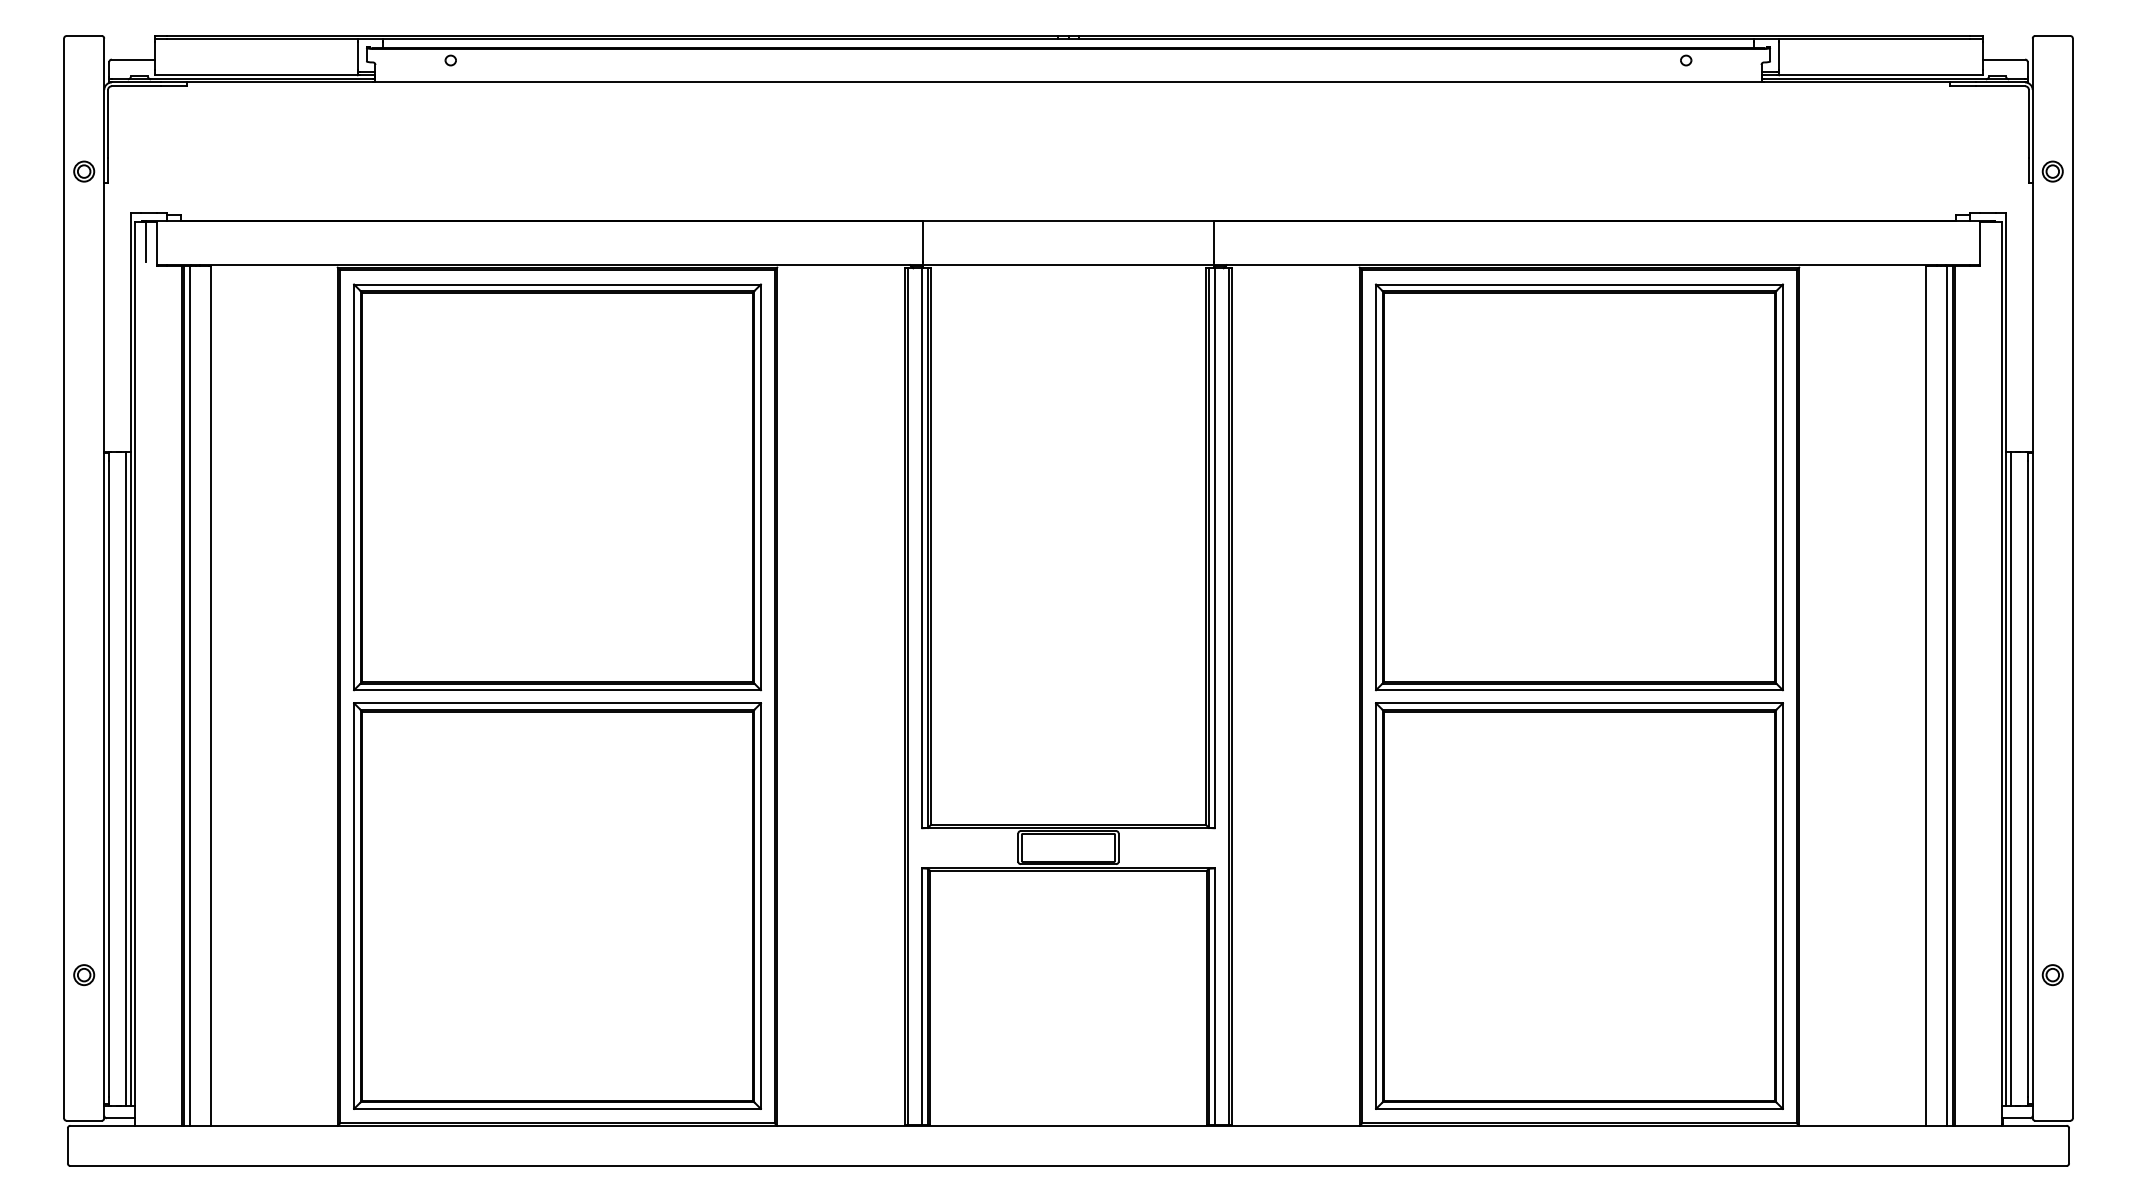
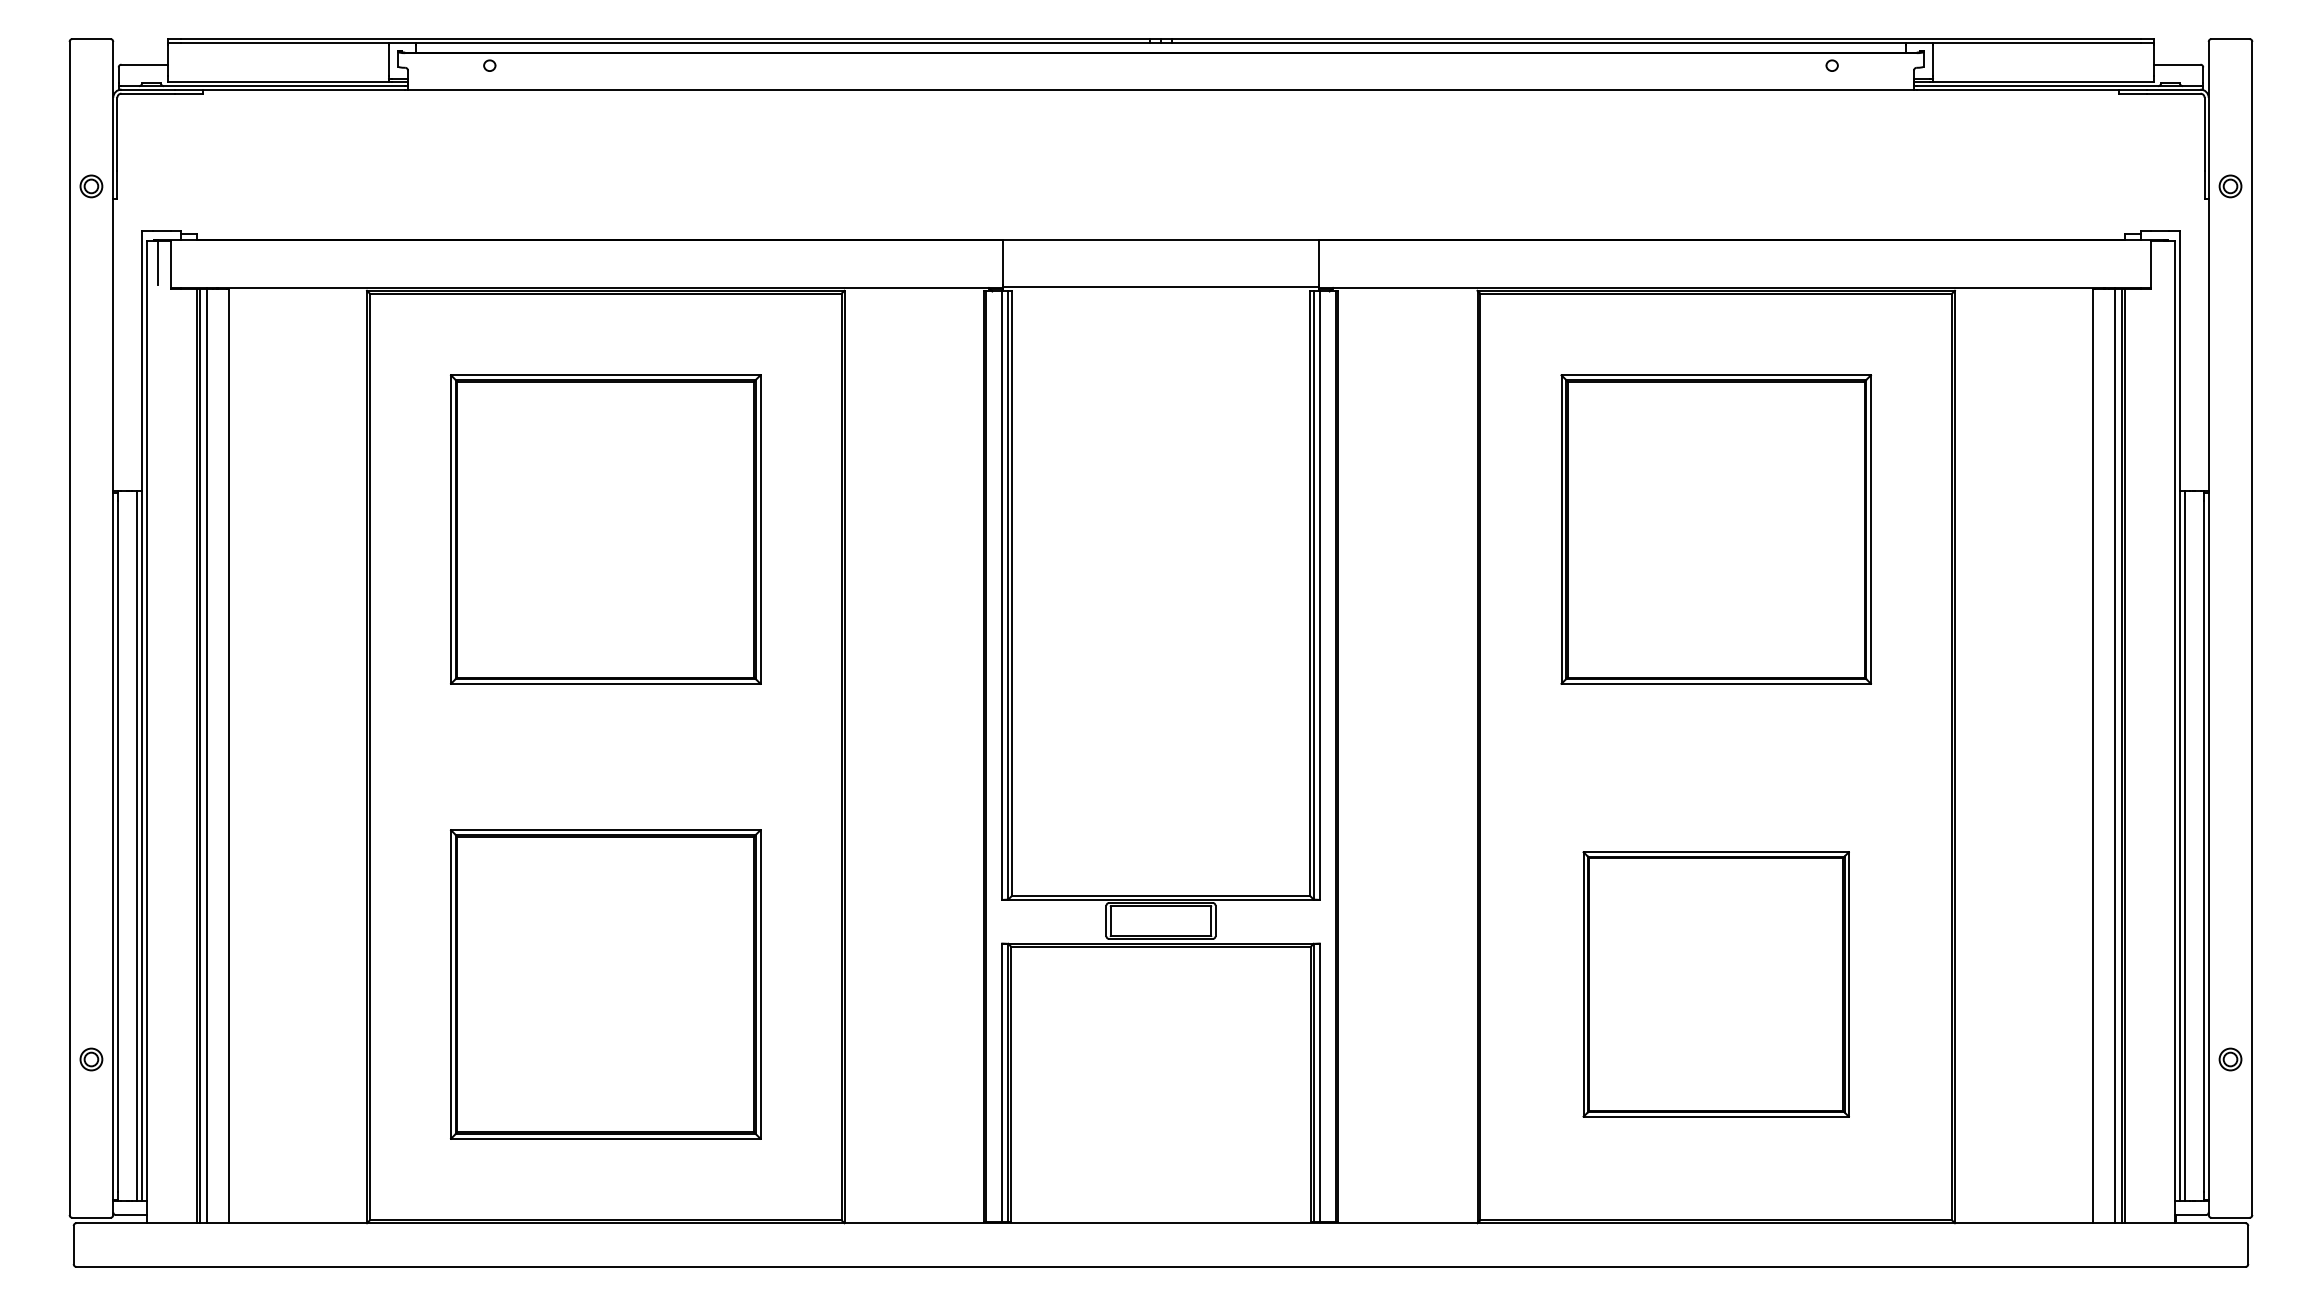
part: (557, 487) -> (605, 529), size x0.7
part: (1579, 487) -> (1716, 529), size x0.7
part: (557, 905) -> (605, 983), size x0.7
part: (1579, 905) -> (1716, 983), size x0.6

